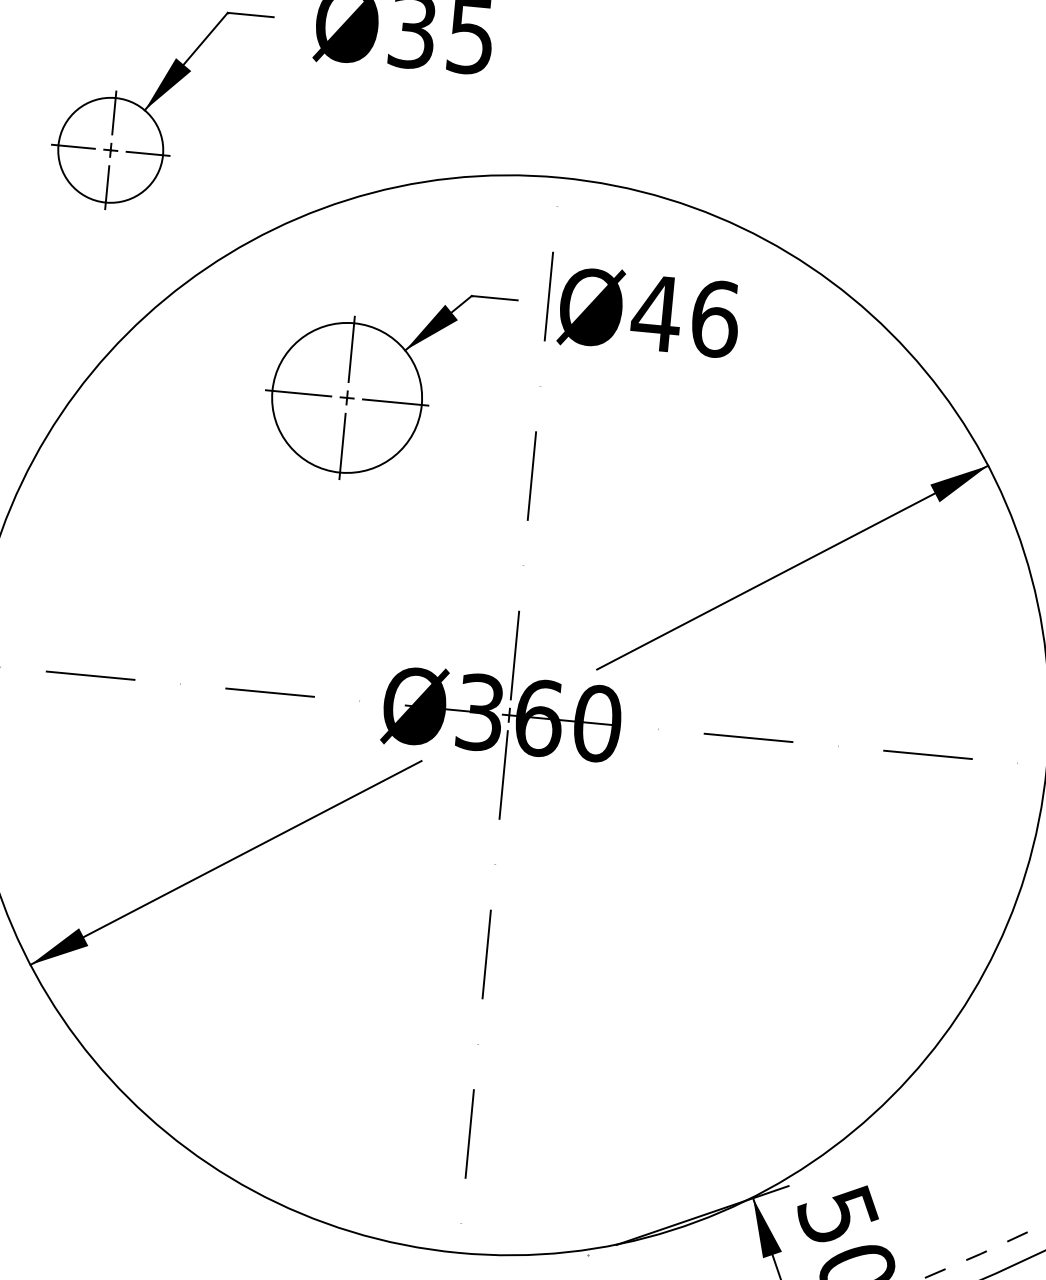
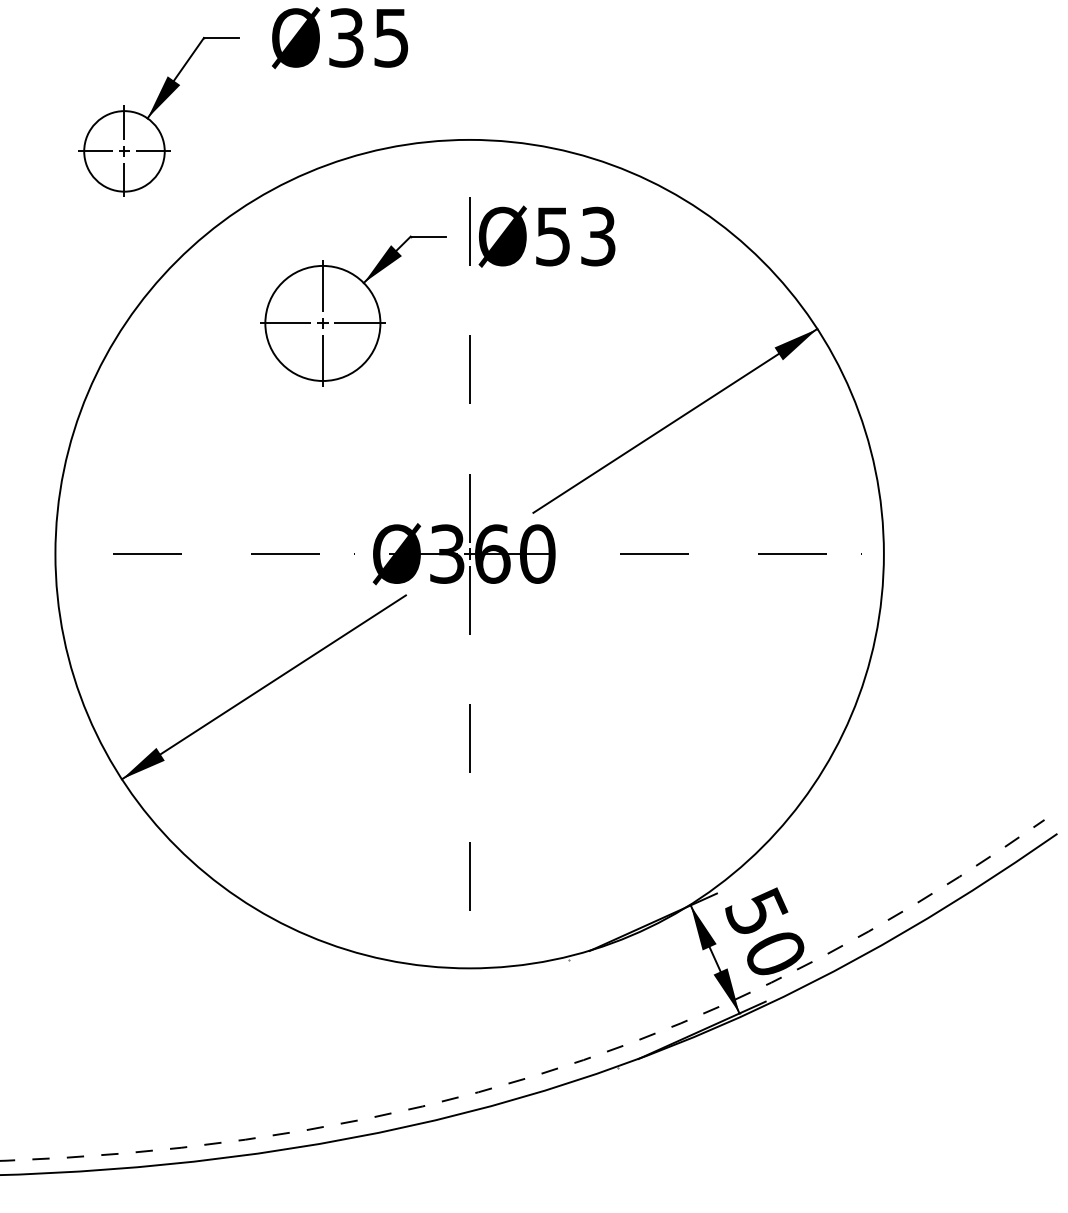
text: (685, 316) -> (575, 236), Ø46 -> Ø53

